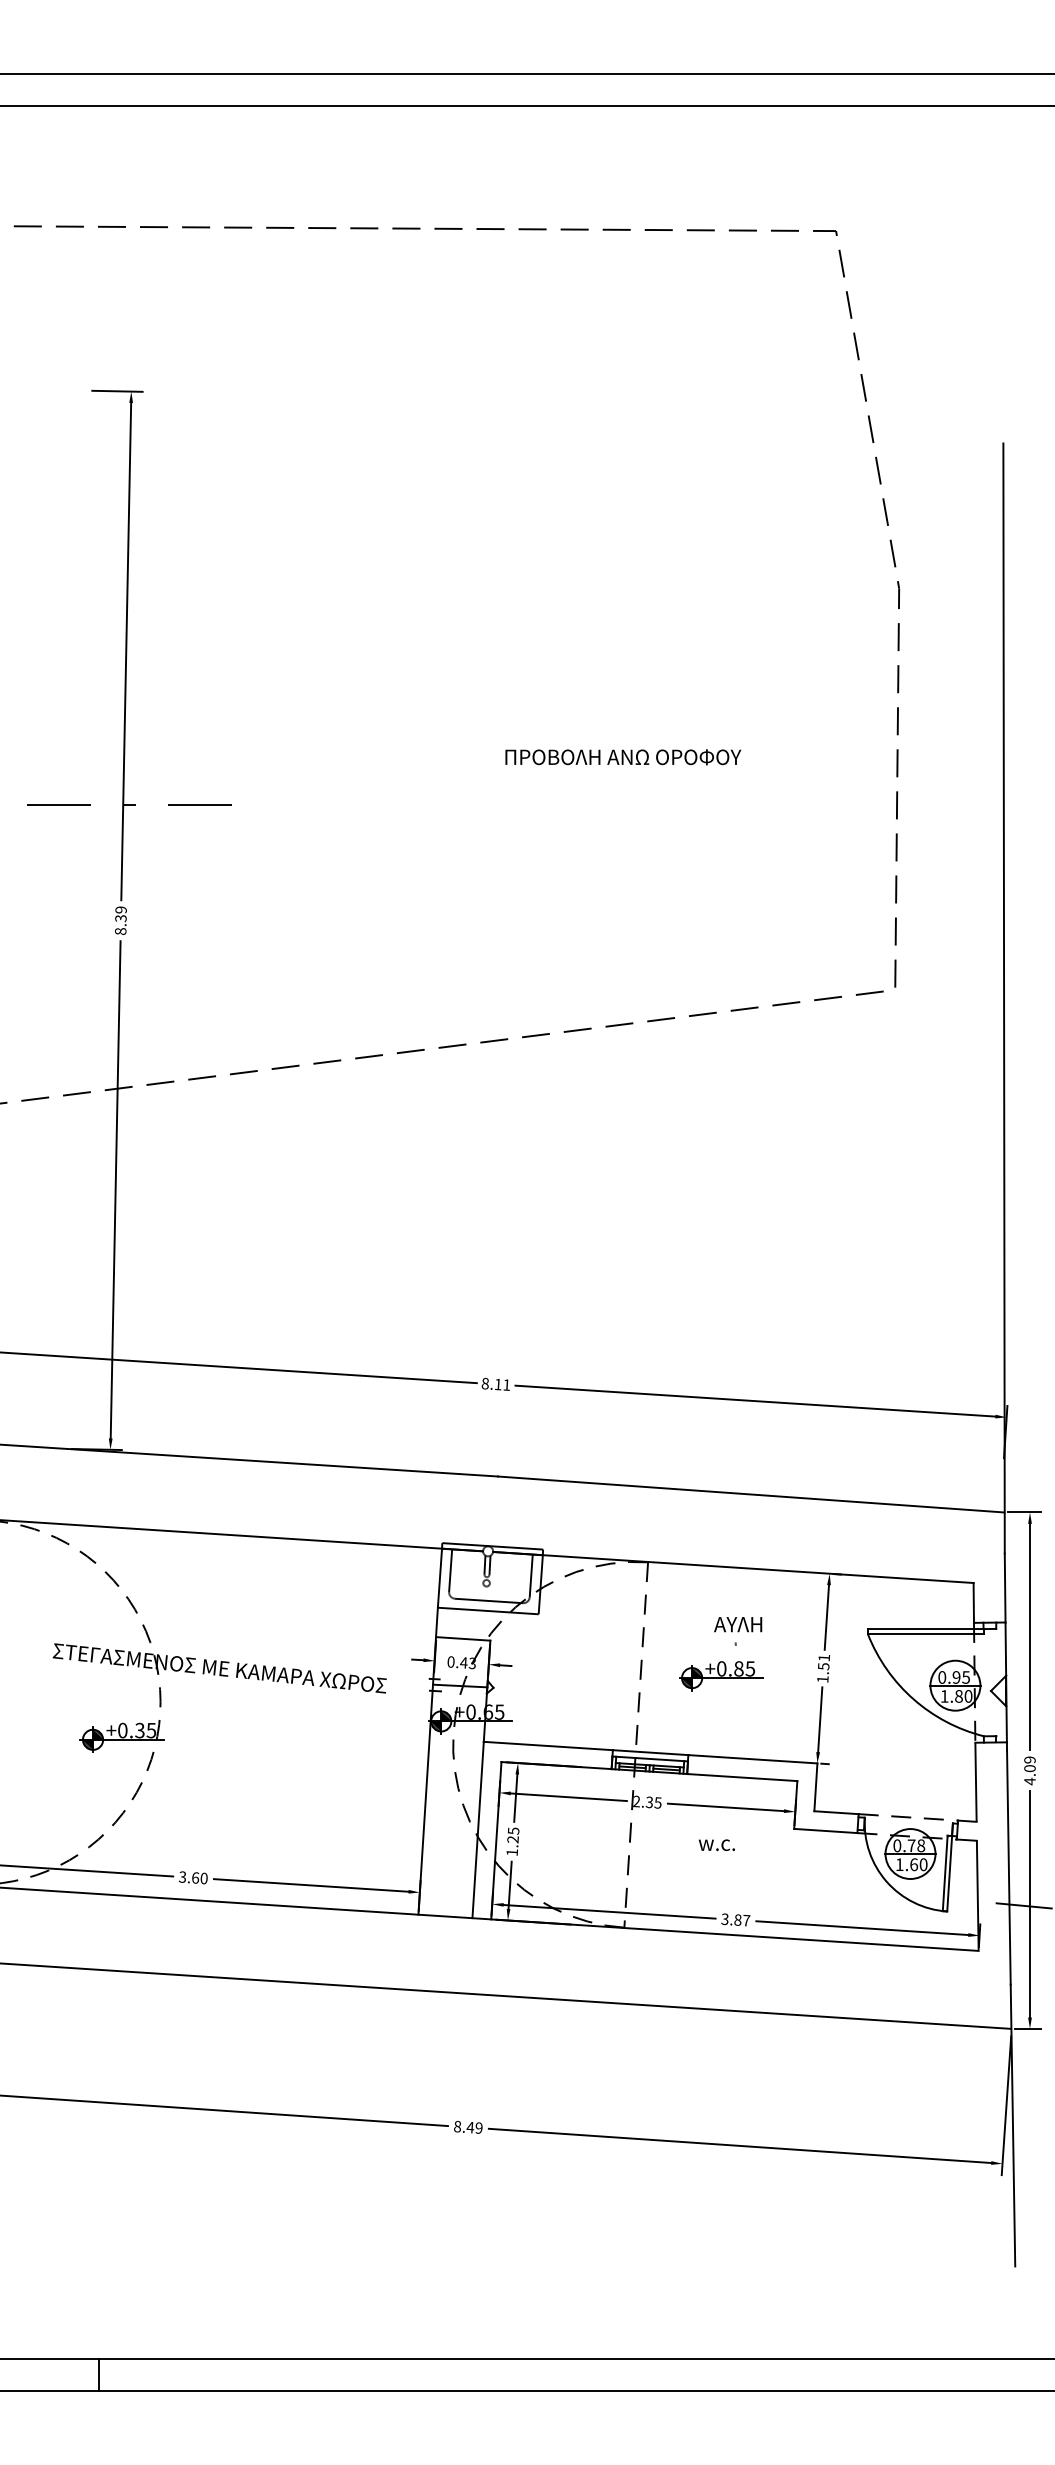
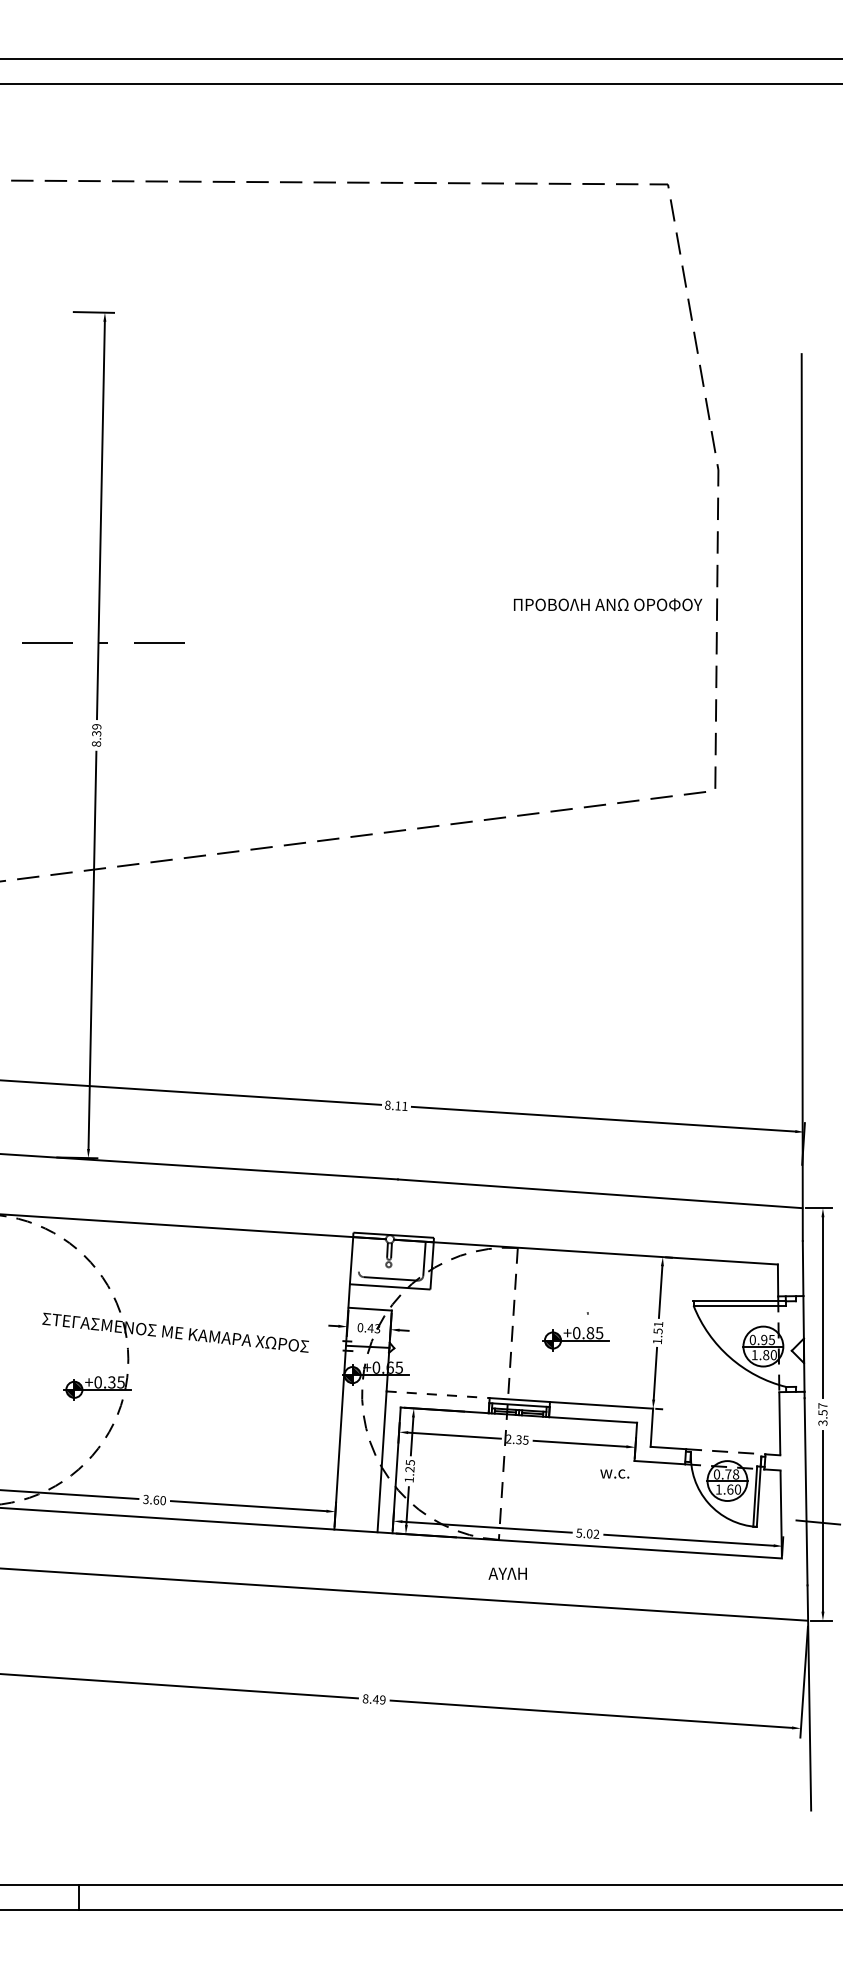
text: (623, 756) -> (608, 604), moved
line: (449, 1570) -> (359, 1254), removed
text: (737, 1624) -> (507, 1573), moved
line: (548, 1745) -> (438, 1394), solid -> dashed
text: (1029, 1770) -> (822, 1414), 4.09 -> 3.57
text: (716, 1844) -> (614, 1473), moved
text: (736, 1919) -> (588, 1533), 3.87 -> 5.02

